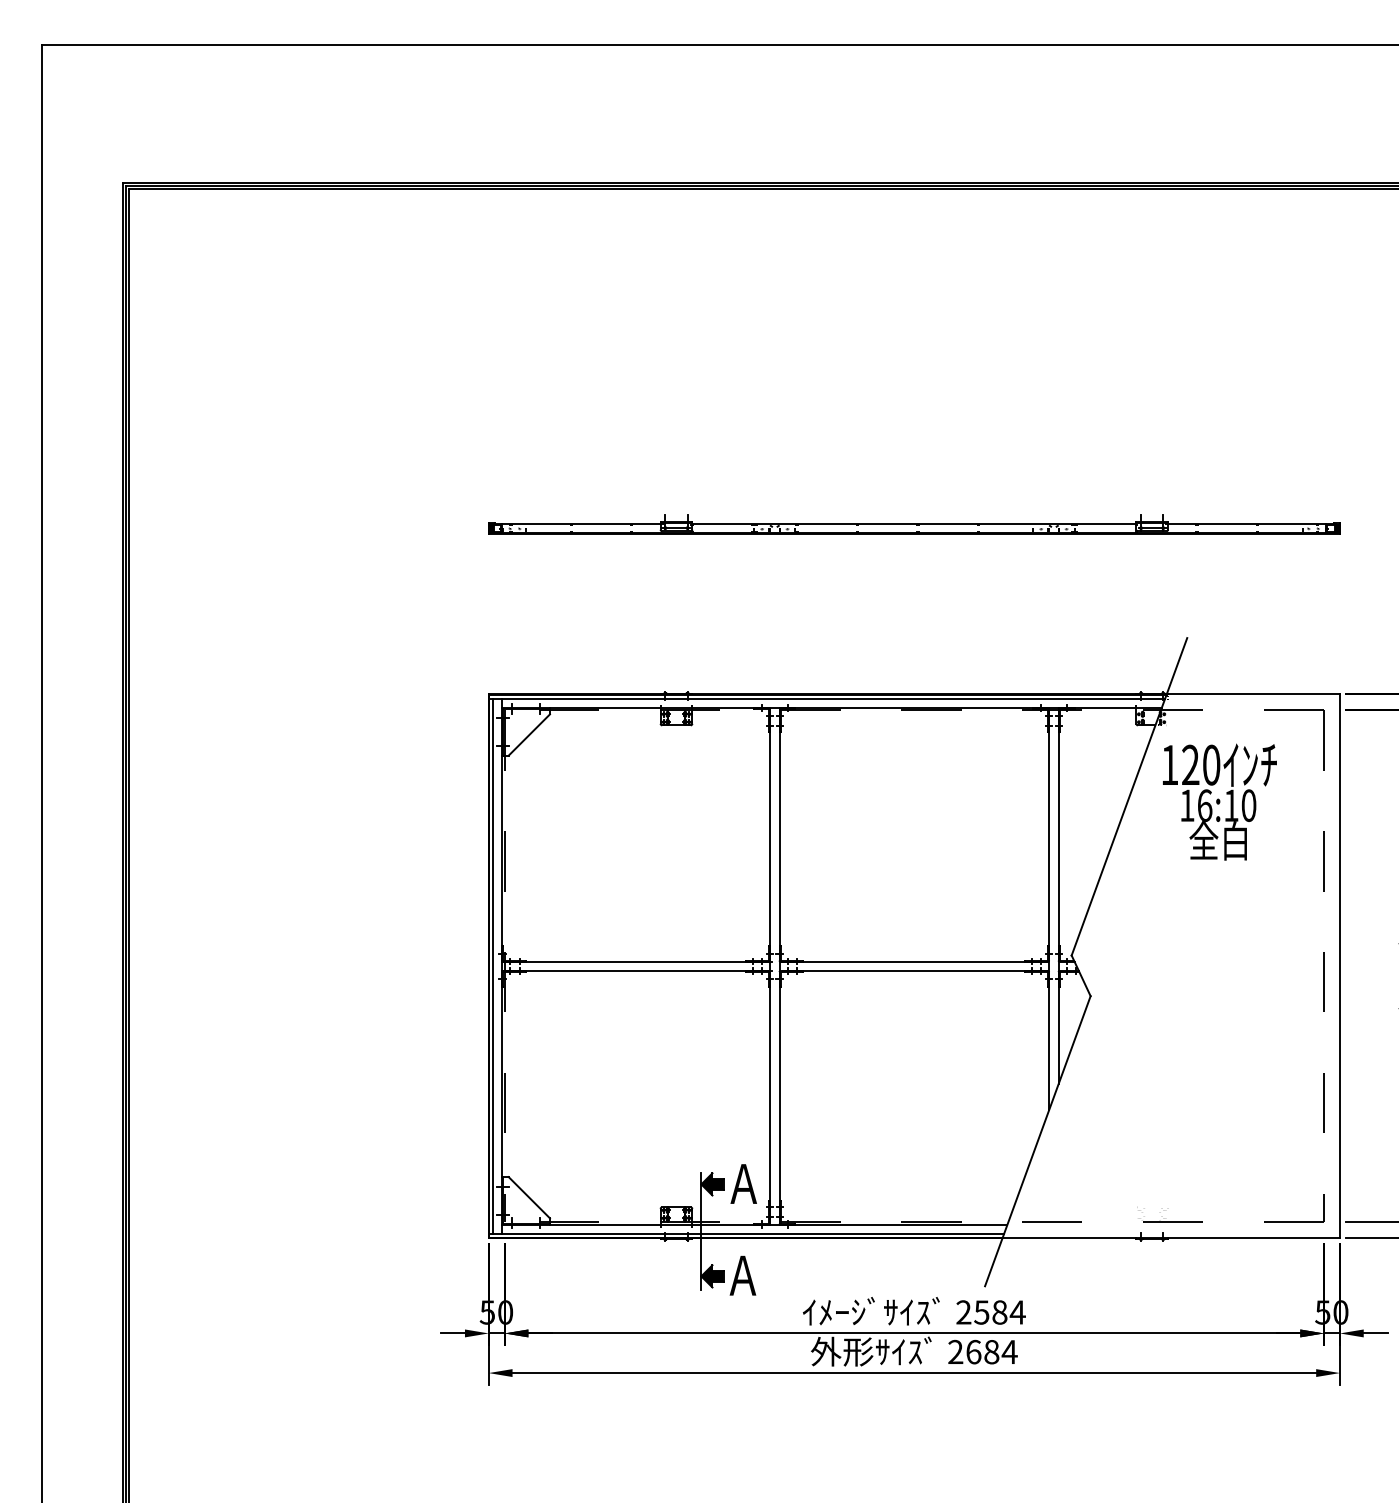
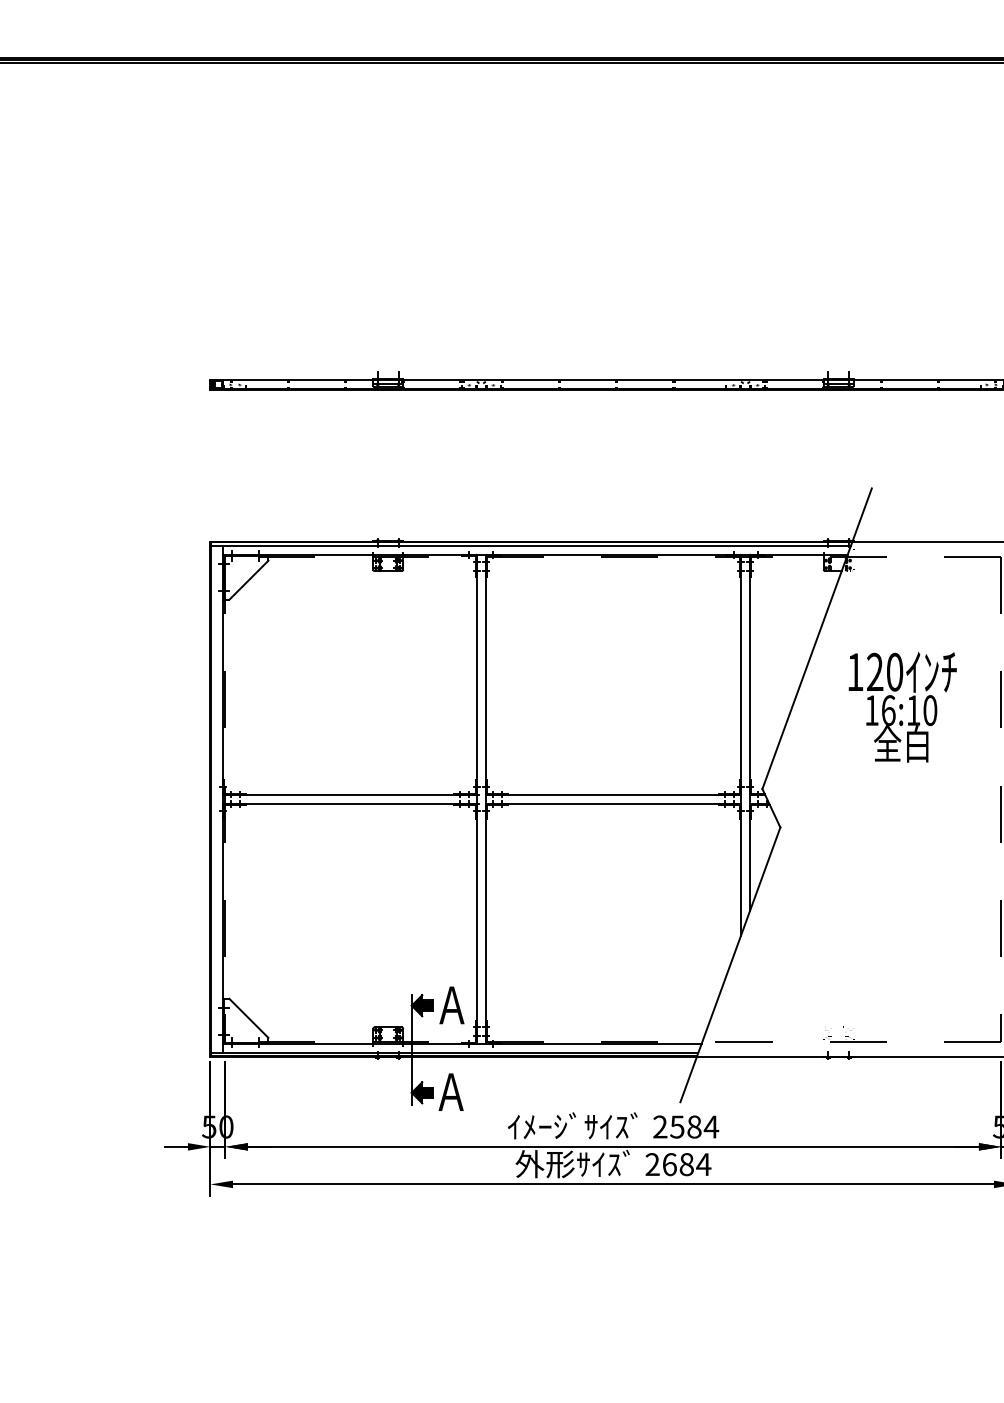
text: (1219, 801) -> (902, 706), moved
line: (492, 966) -> (214, 799), removed

